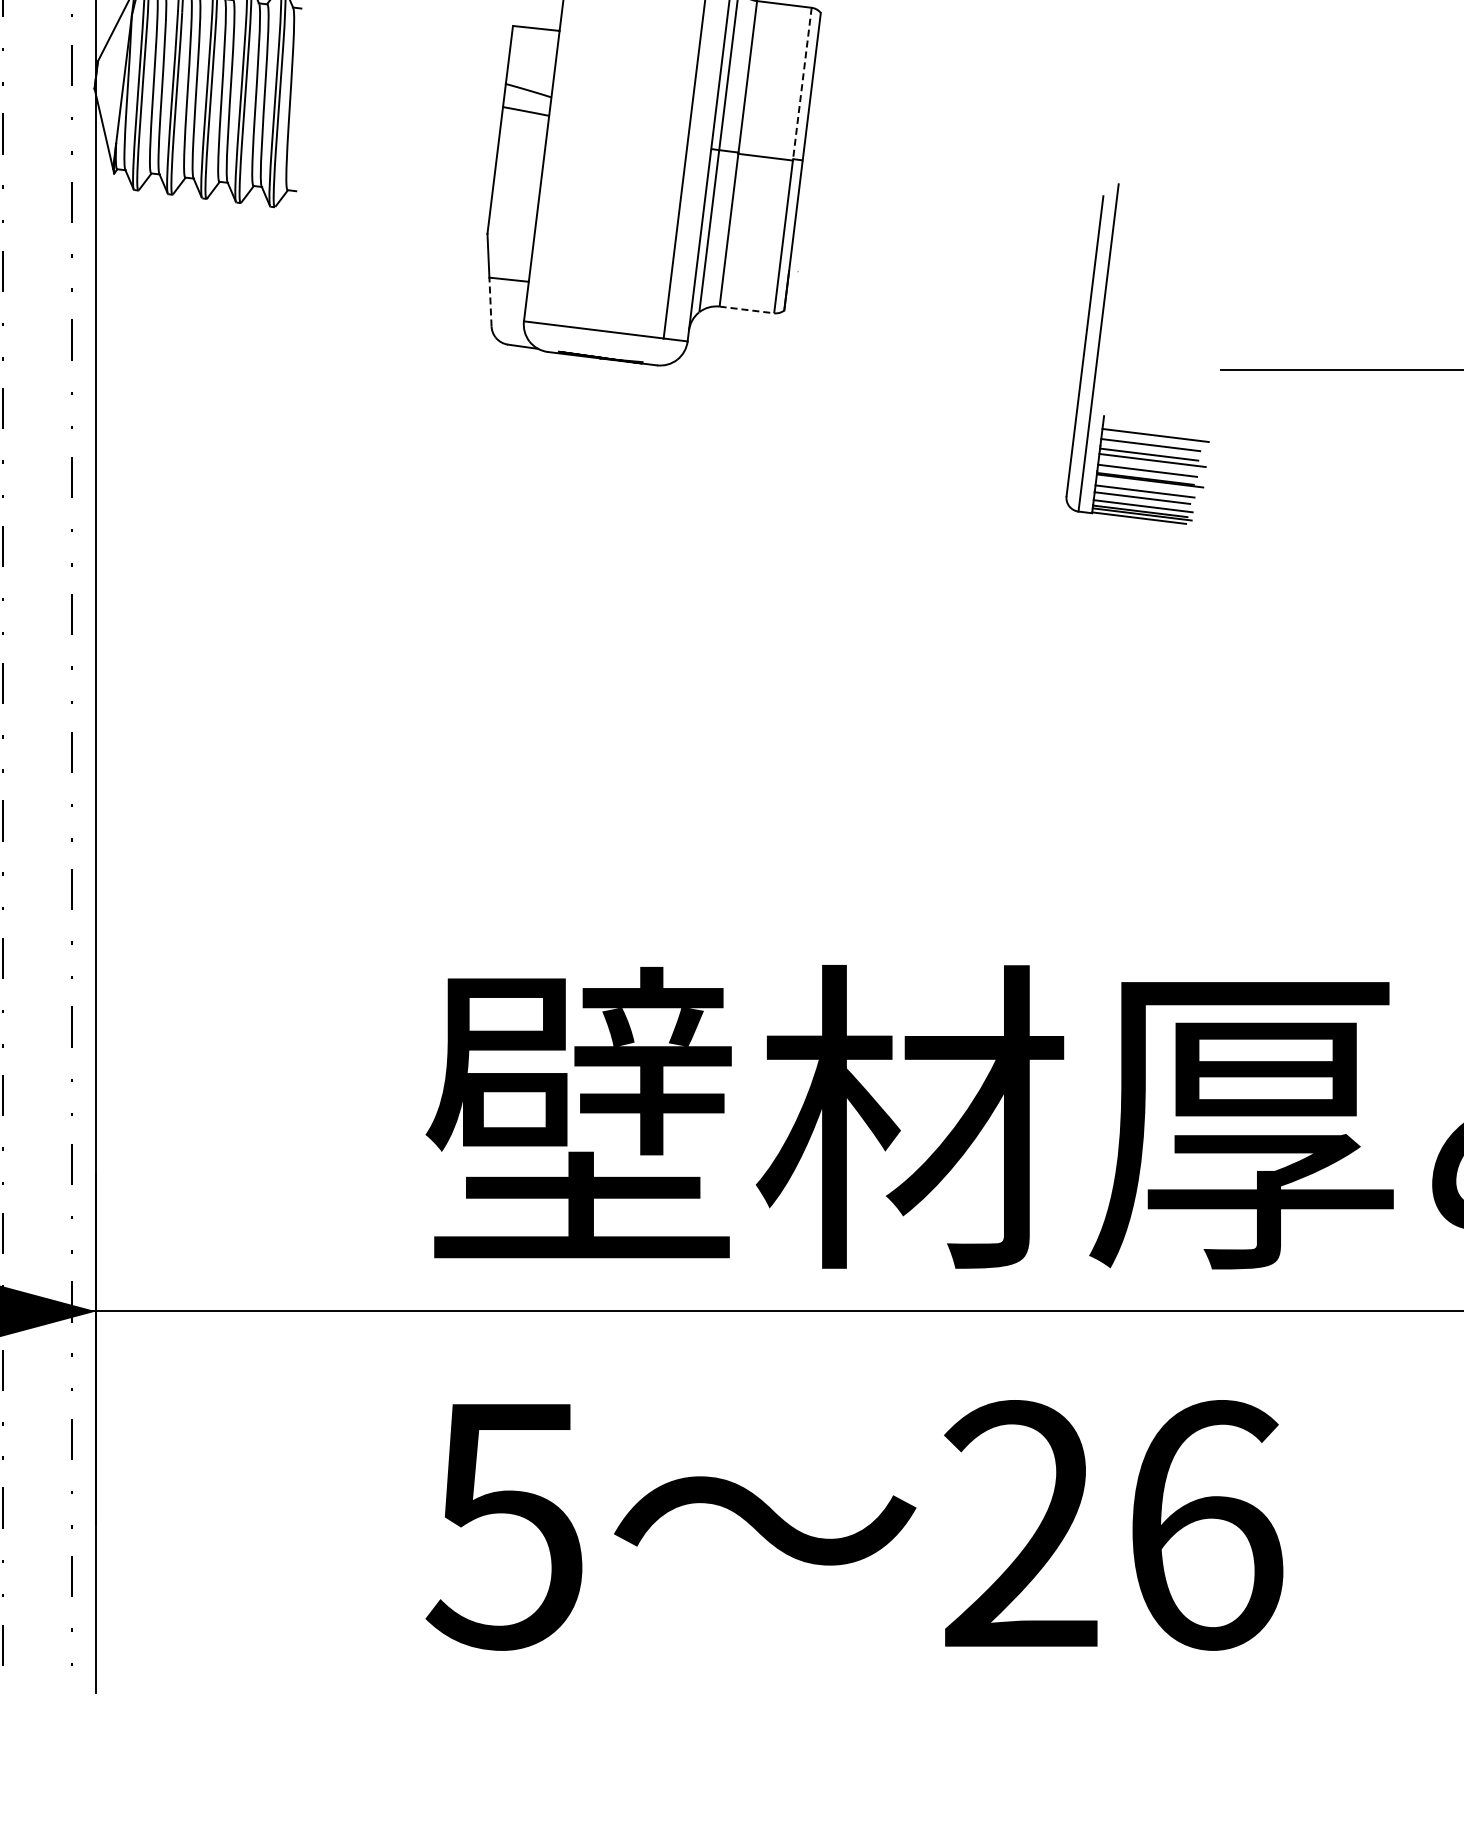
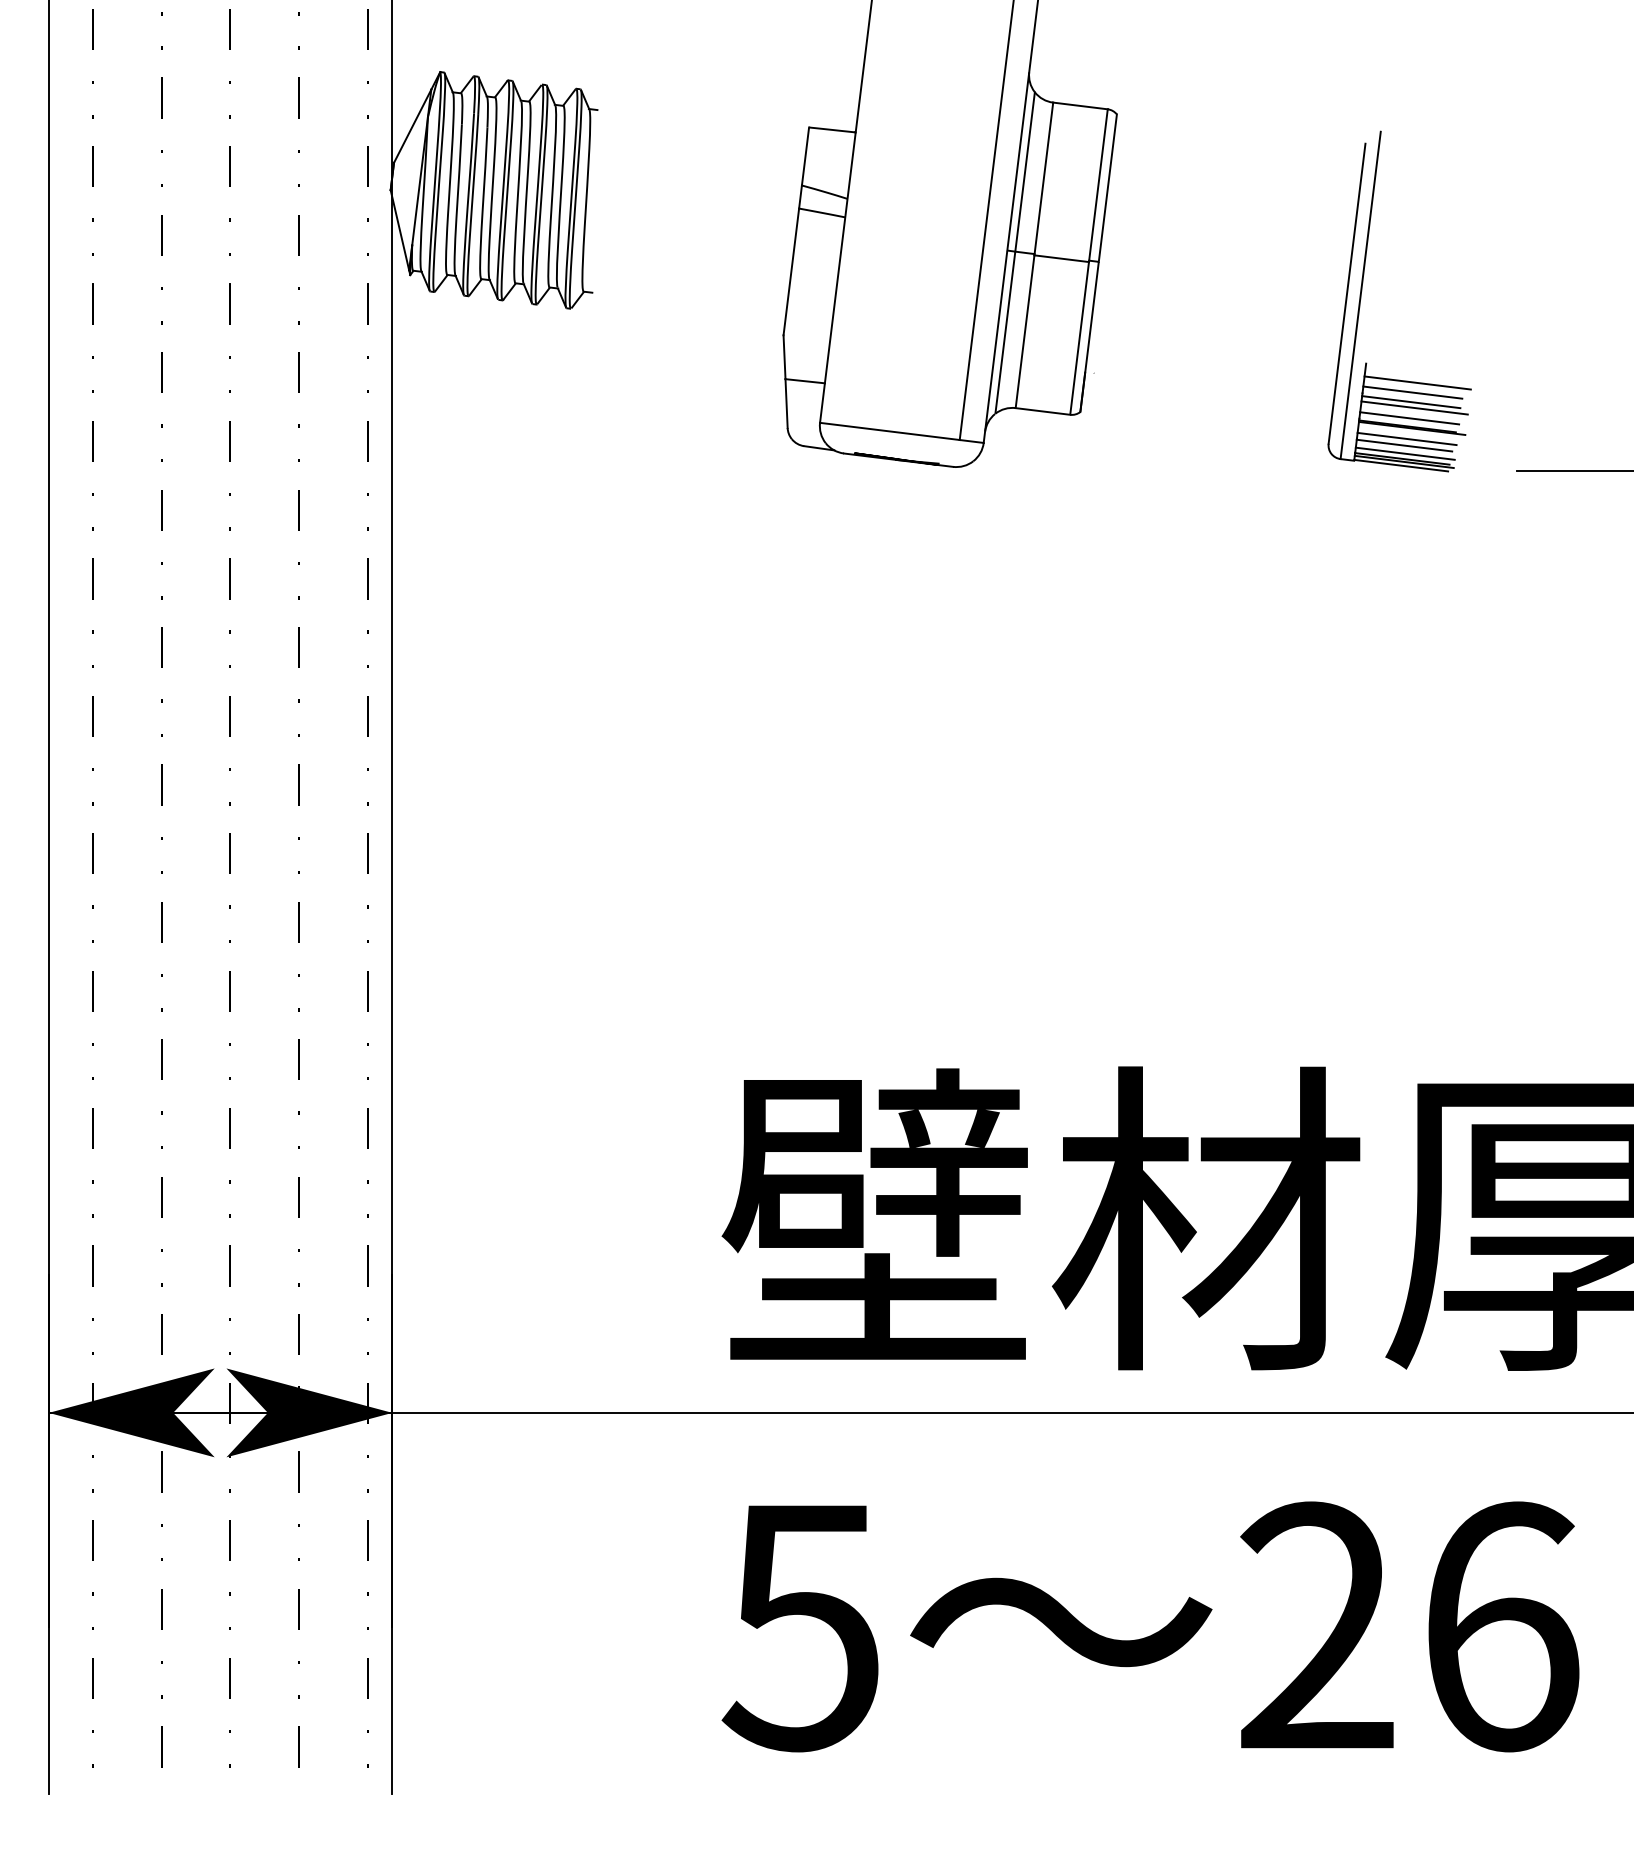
line: (802, 83) -> (1098, 185), dashed -> solid
line: (490, 301) -> (786, 403), dashed -> solid
line: (747, 309) -> (1043, 411), dashed -> solid
part: (1099, 351) -> (1361, 299), moved

